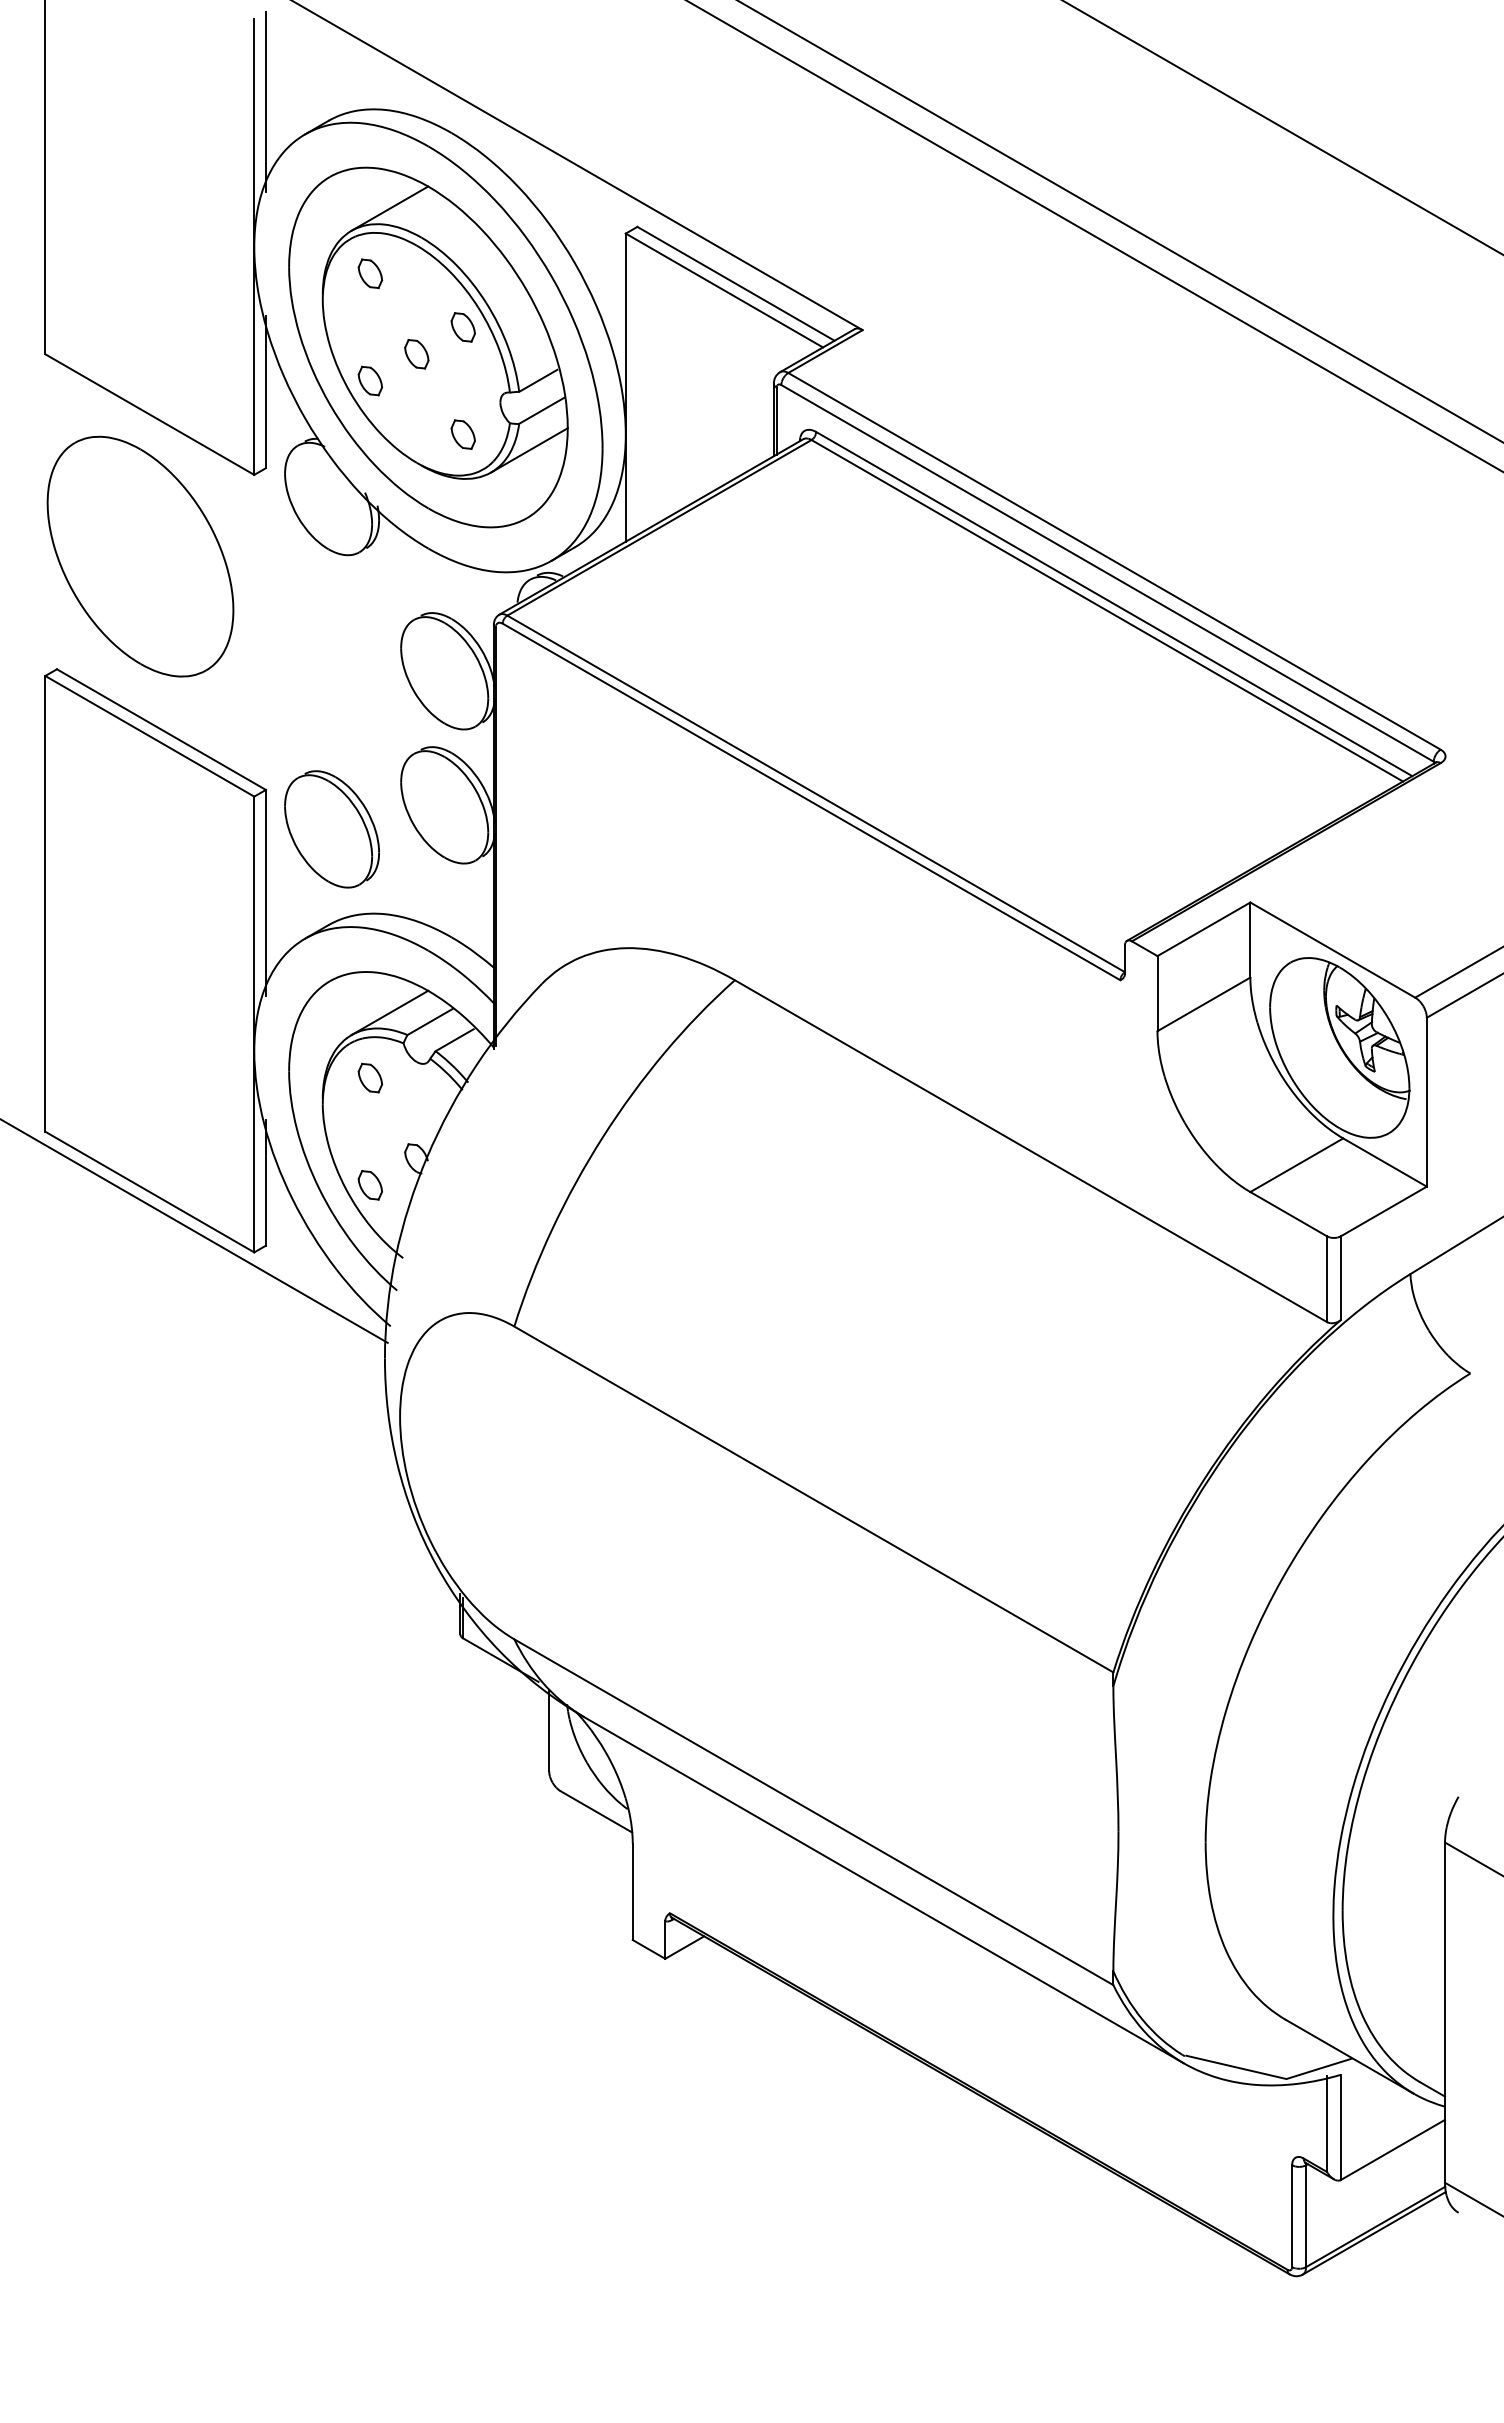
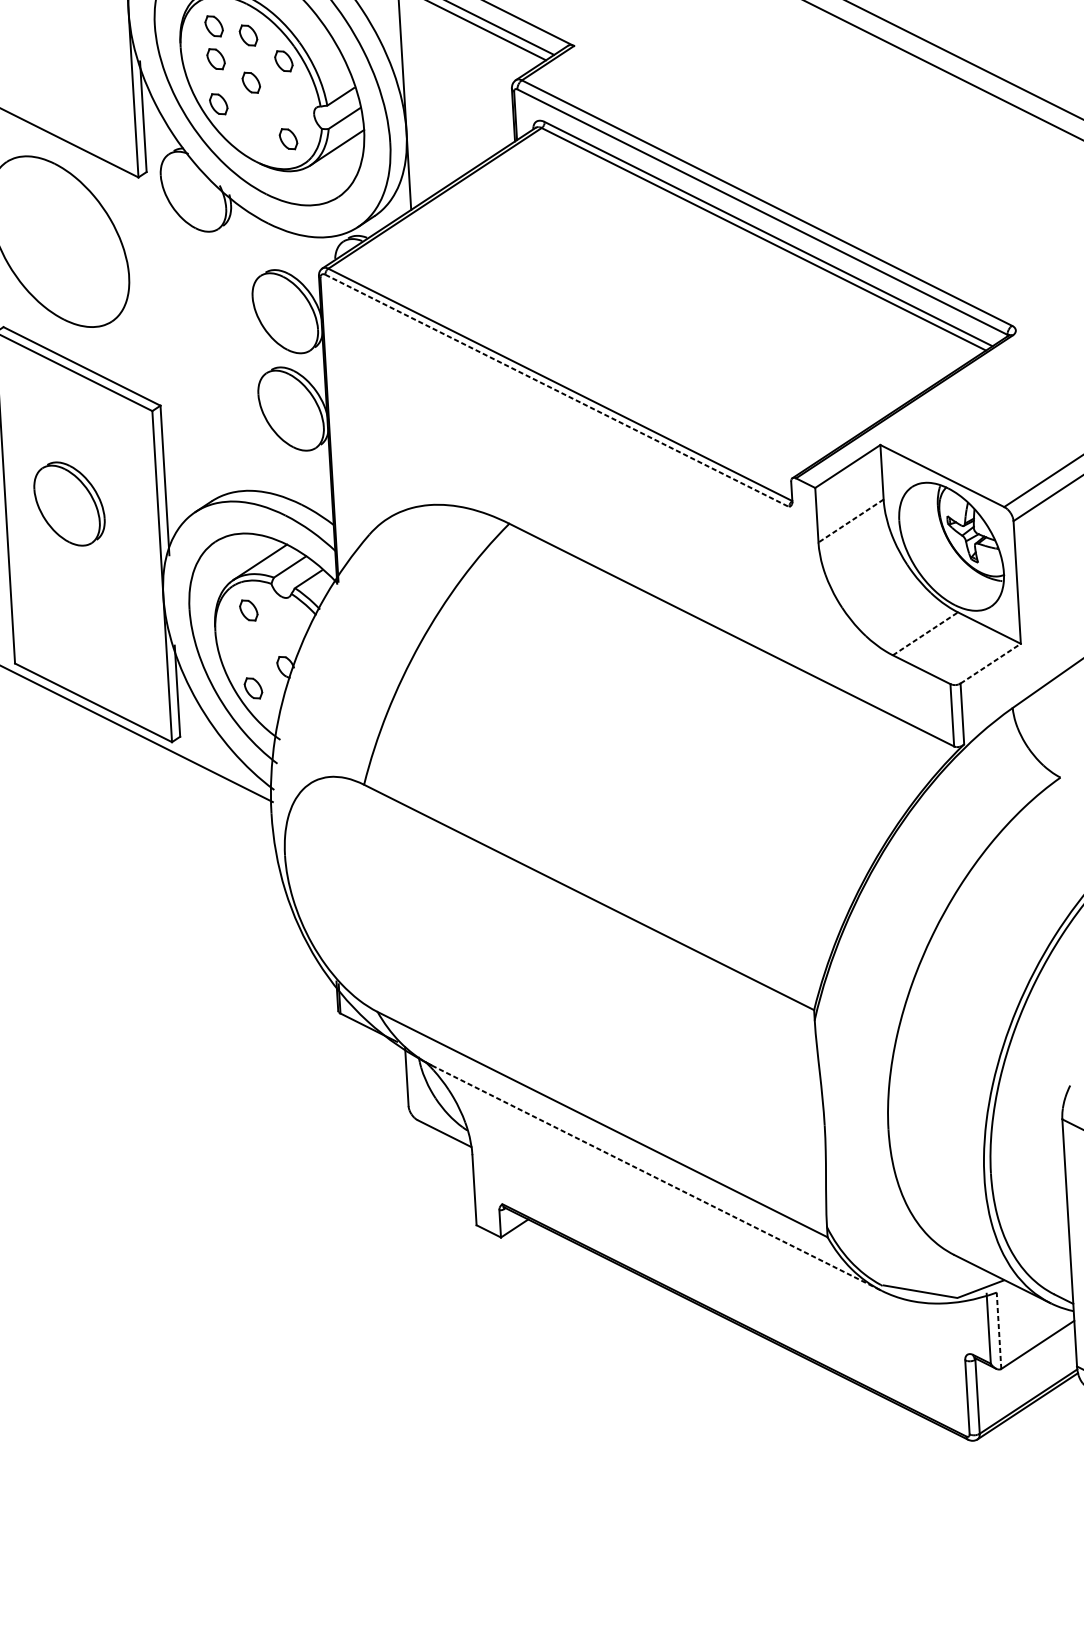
part: (416, 289) -> (248, 35), added
part: (370, 318) -> (216, 58), added
line: (811, 801) -> (557, 390), solid -> dashed
part: (331, 829) -> (69, 504), moved
line: (1203, 1004) -> (850, 521), solid -> dashed
line: (1296, 1165) -> (925, 634), solid -> dashed
line: (1383, 1211) -> (990, 663), solid -> dashed
line: (884, 1890) -> (657, 1178), solid -> dashed
line: (1340, 2127) -> (998, 1330), solid -> dashed

